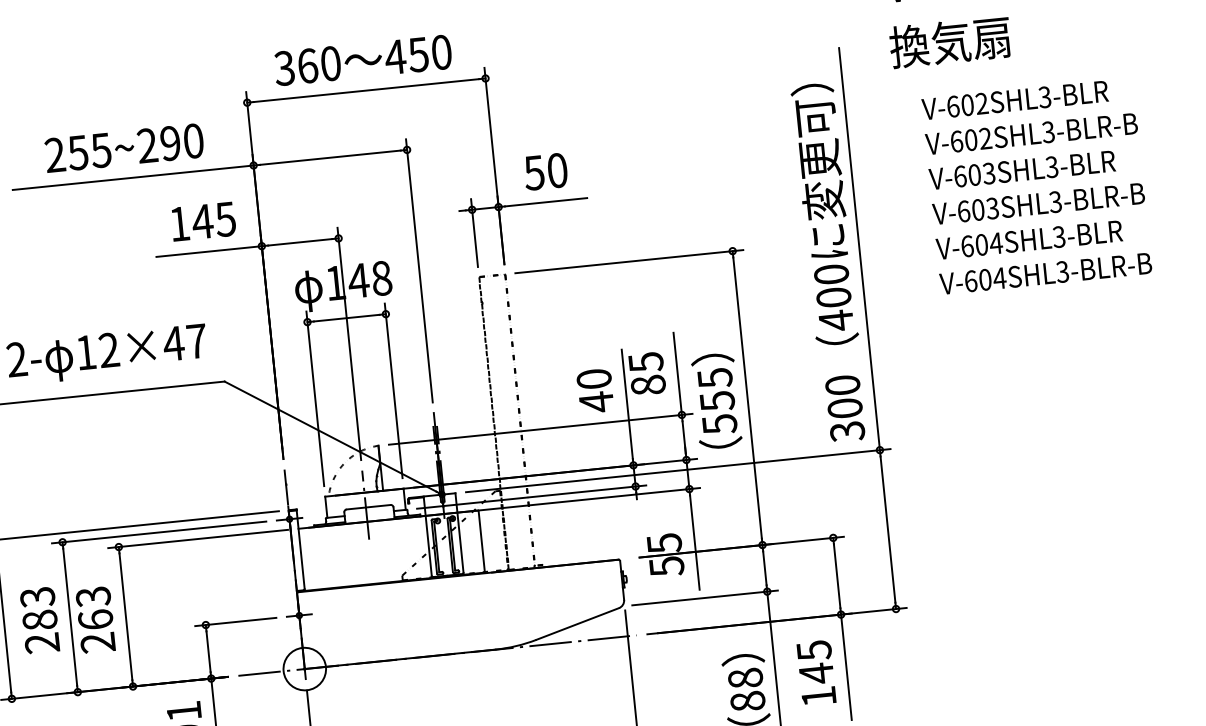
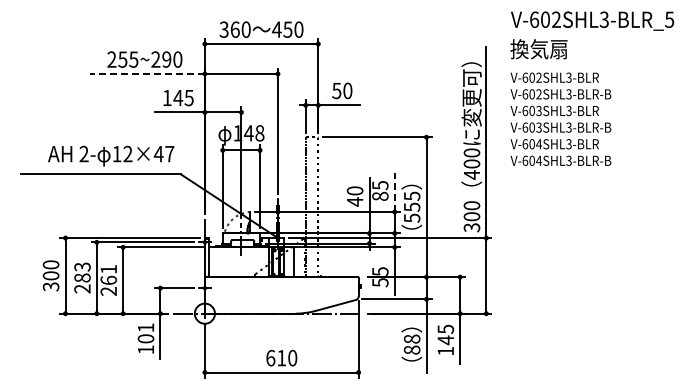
line: (132, 176) -> (147, 73), solid -> dashed
text: (1035, 184) -> (560, 118), moved
line: (677, 374) -> (394, 192), solid -> dashed
text: (92, 596) -> (108, 269), 263 -> 261

